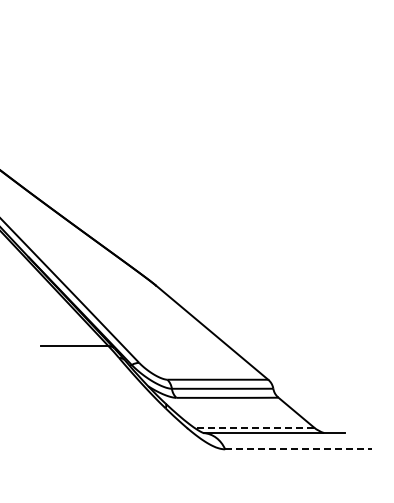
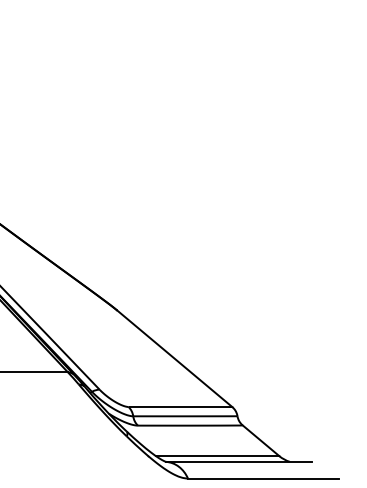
line: (253, 427) -> (217, 456), dashed -> solid
line: (298, 449) -> (263, 478), dashed -> solid

